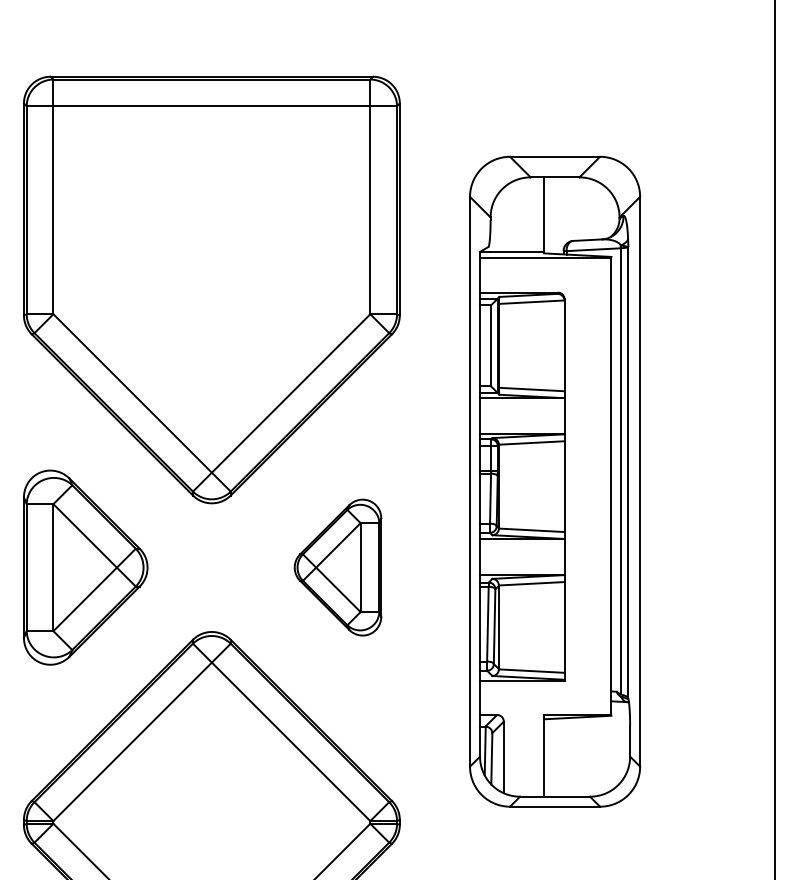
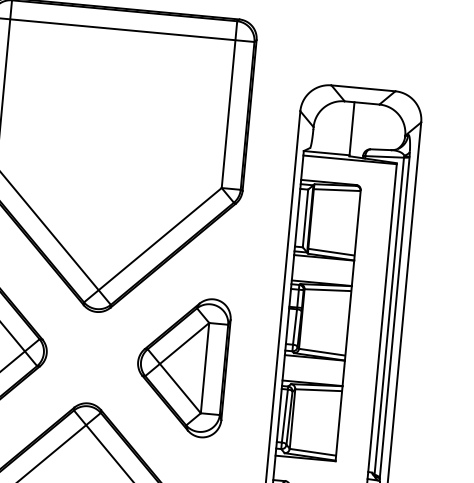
part: (337, 567) -> (181, 365), size x1.43

